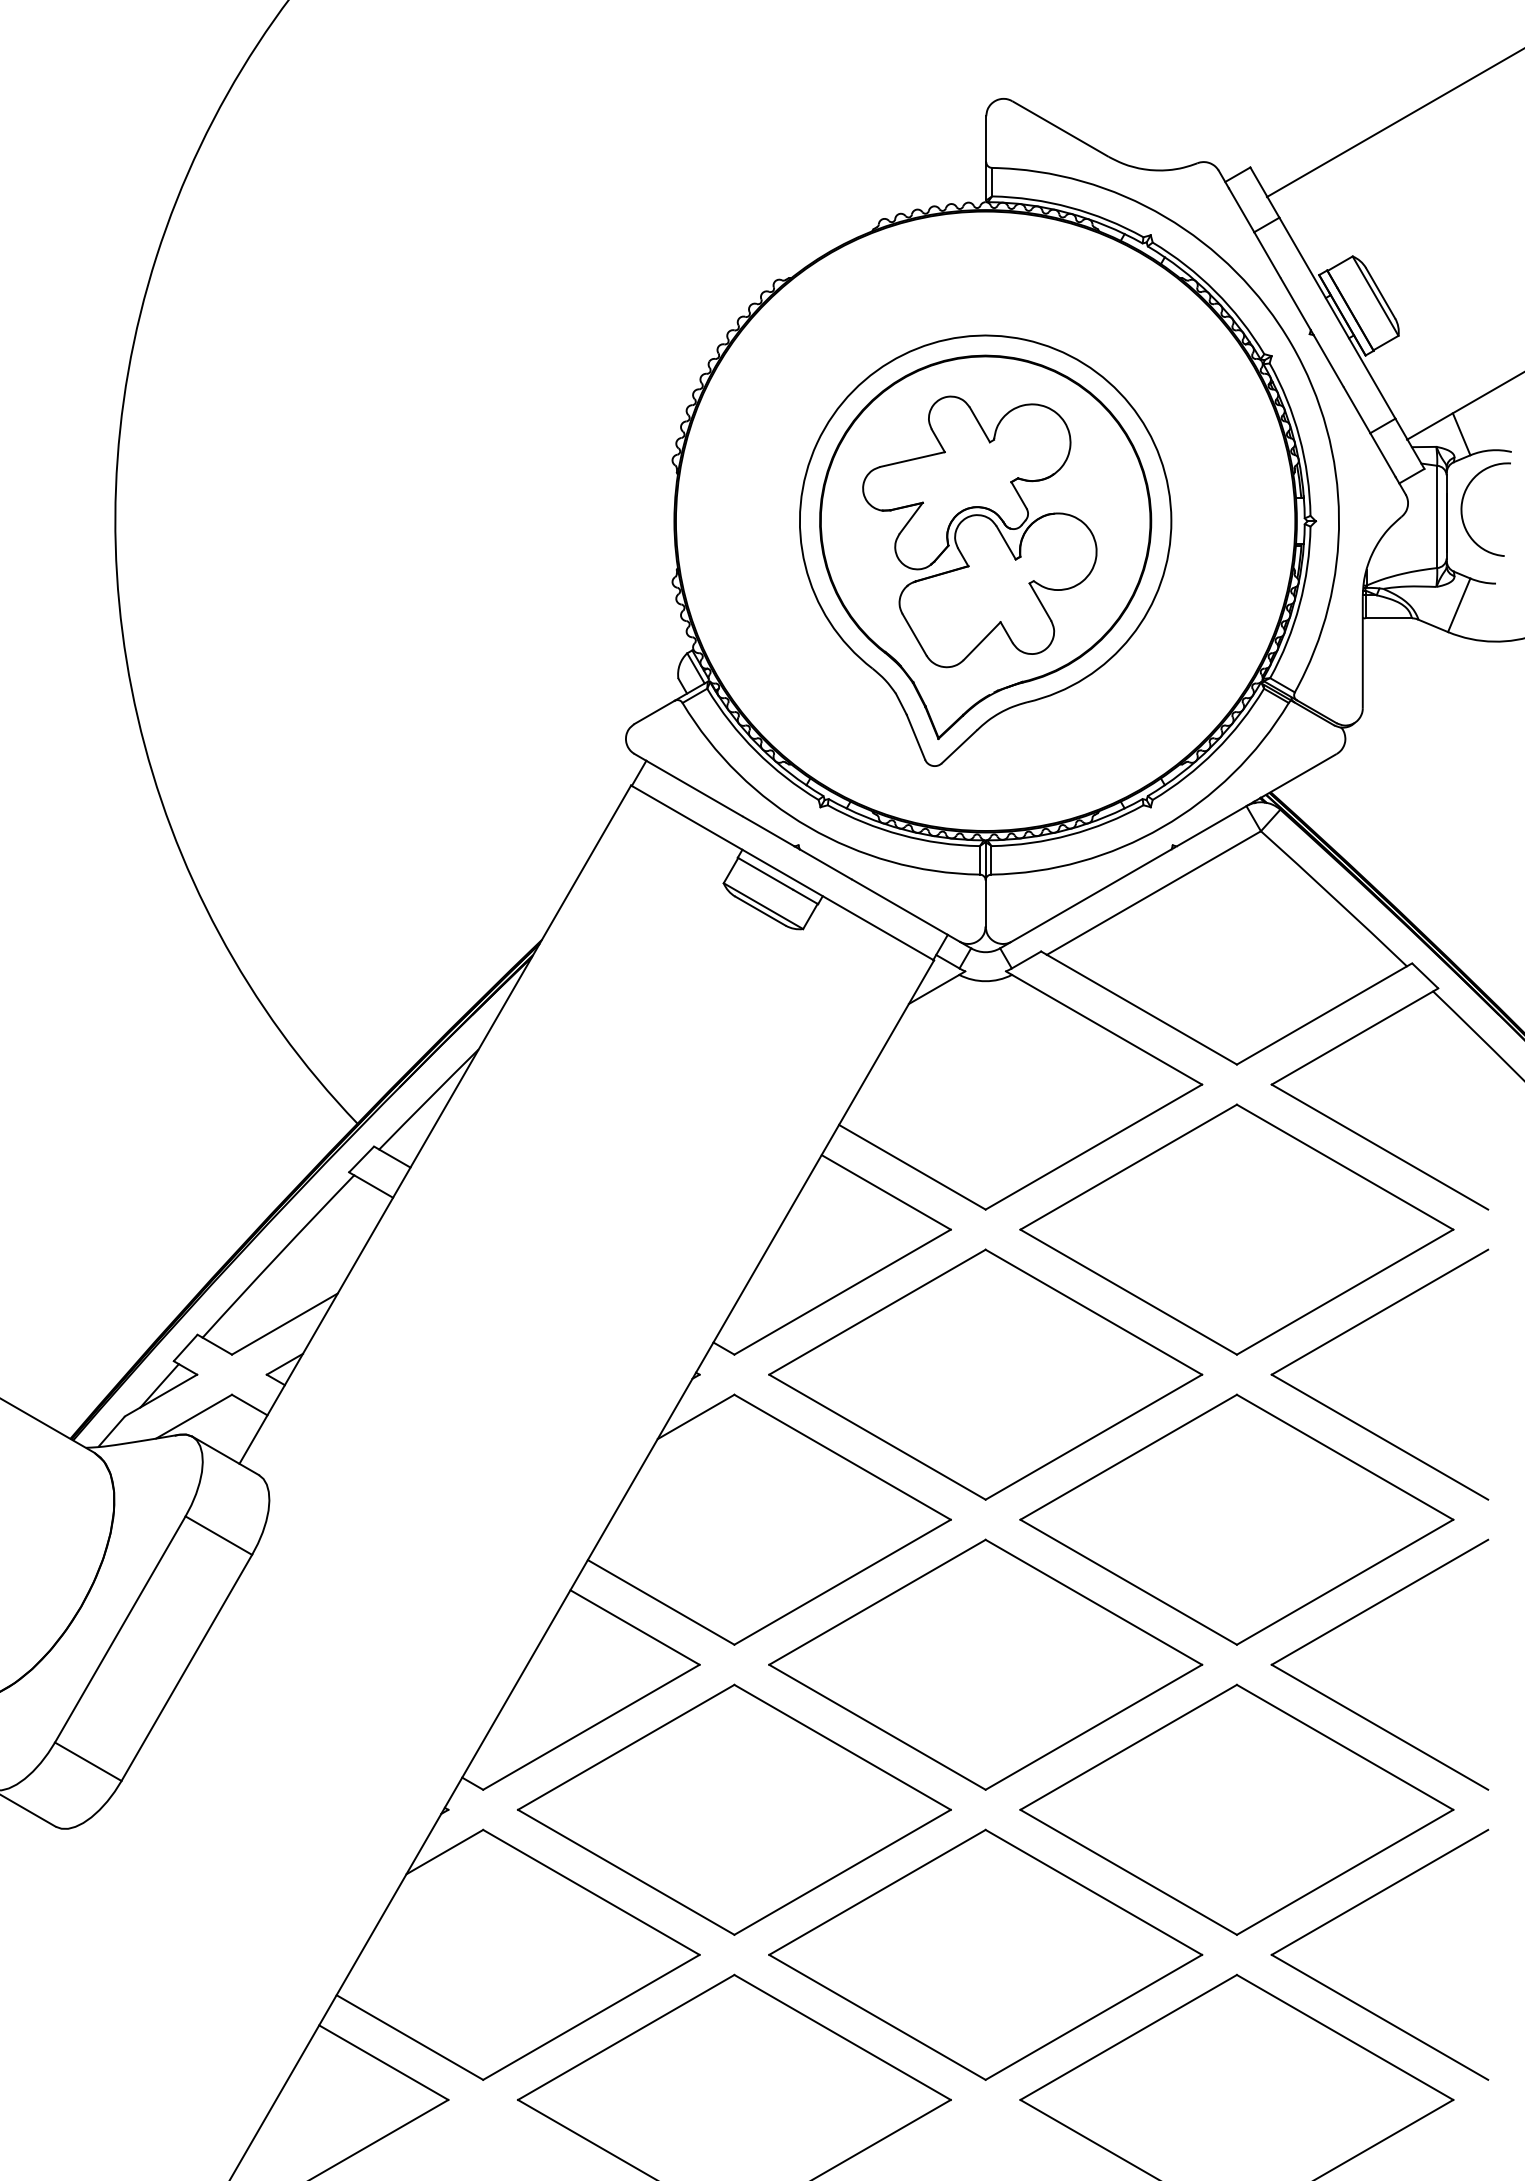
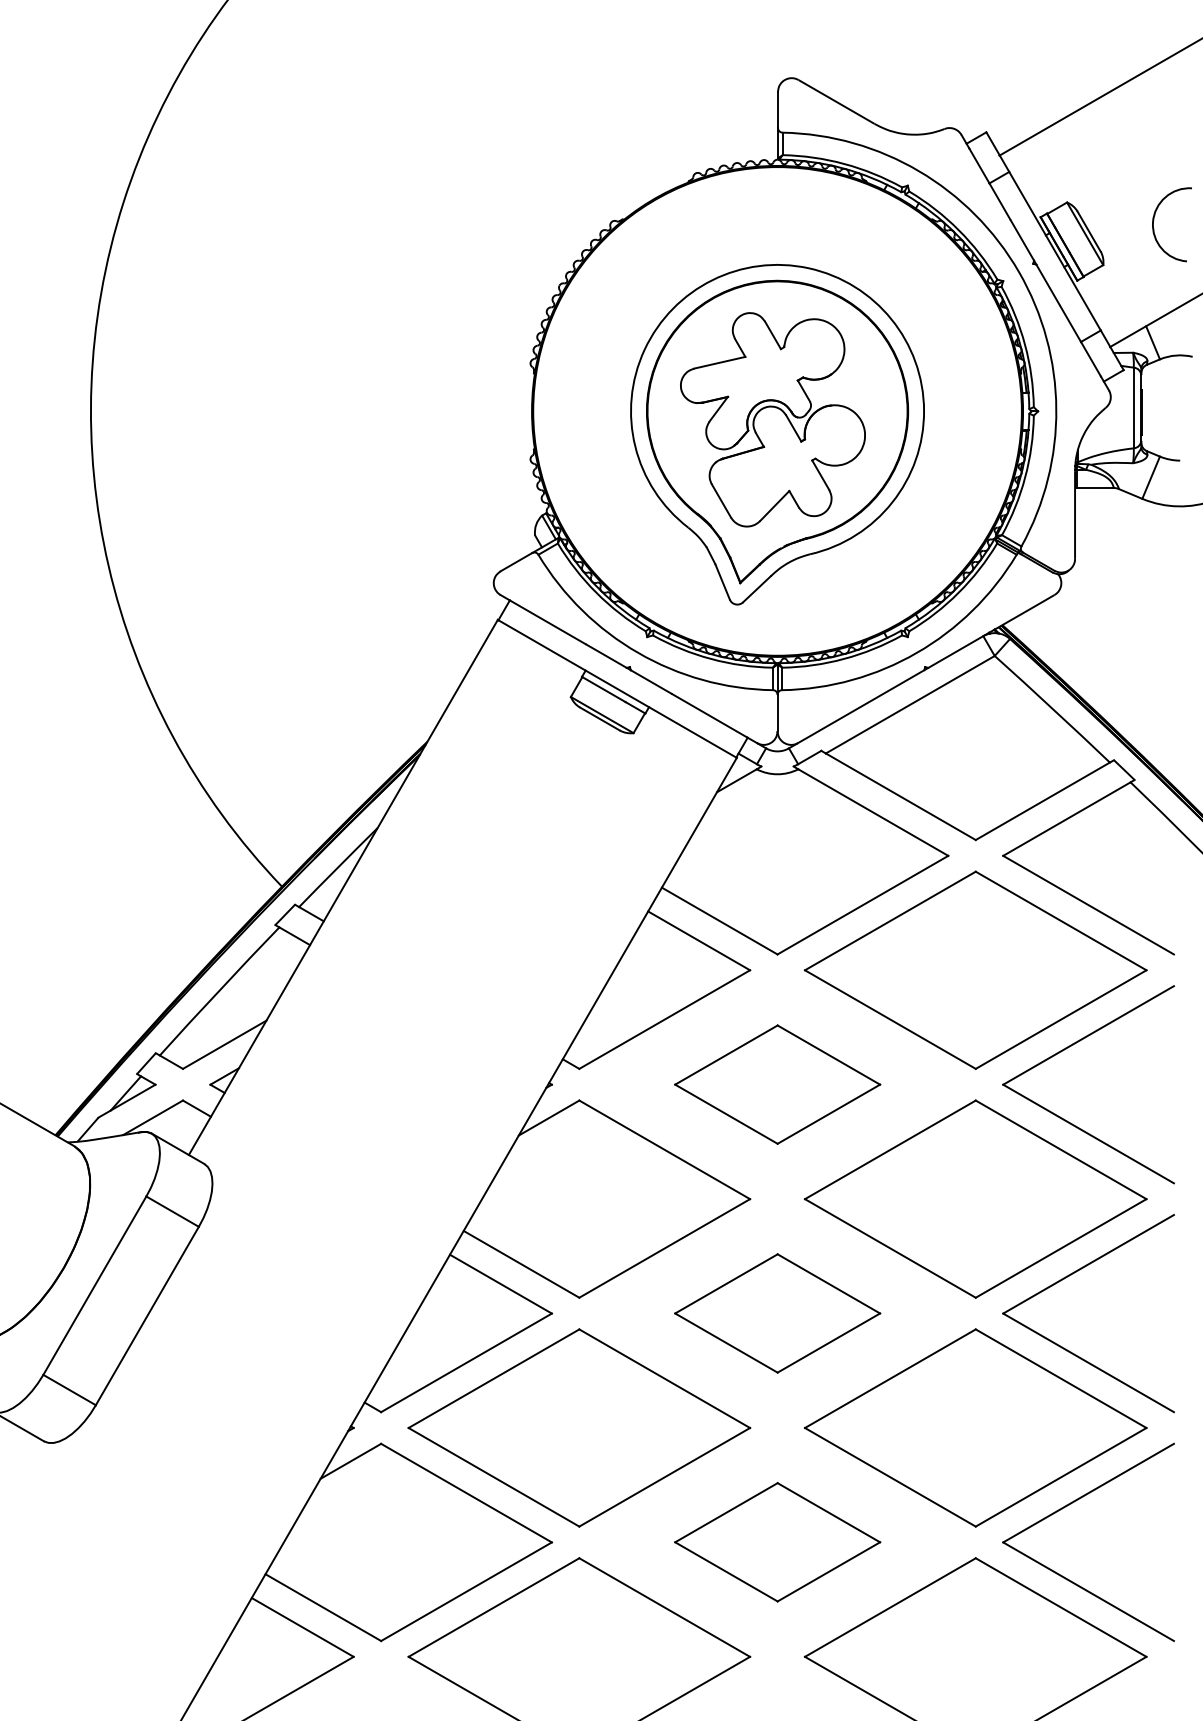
arc: (1462, 509) -> (1153, 224), moved
part: (985, 1374) -> (777, 1084), size x0.6
part: (985, 1664) -> (777, 1313), size x0.6
part: (985, 1954) -> (777, 1542), size x0.6

